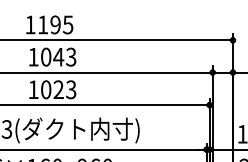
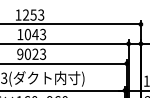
text: (55, 23) -> (33, 14), 1195 -> 1253
text: (33, 88) -> (20, 53), 1023 -> 9023

